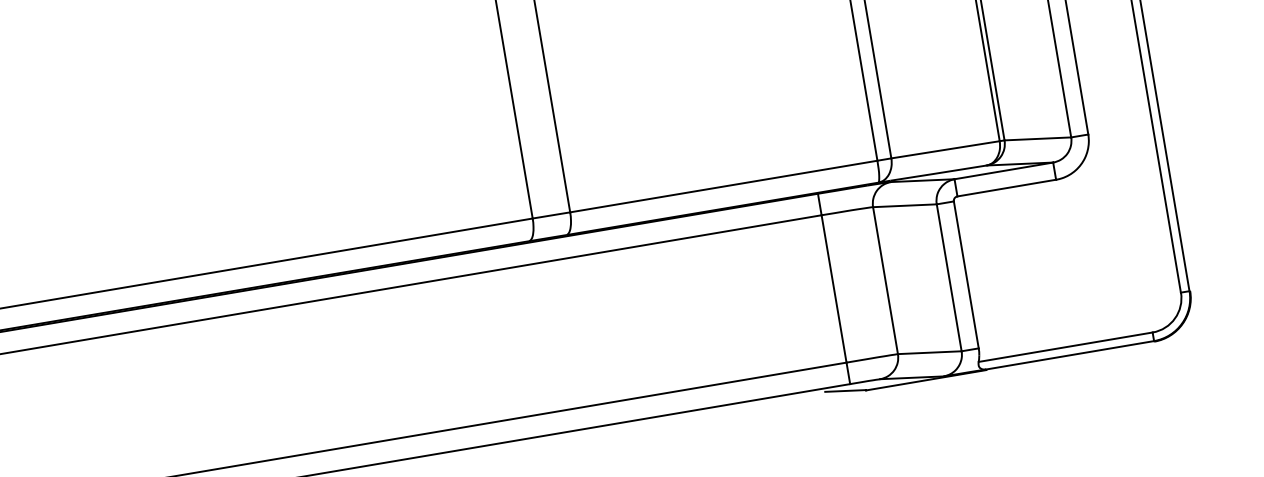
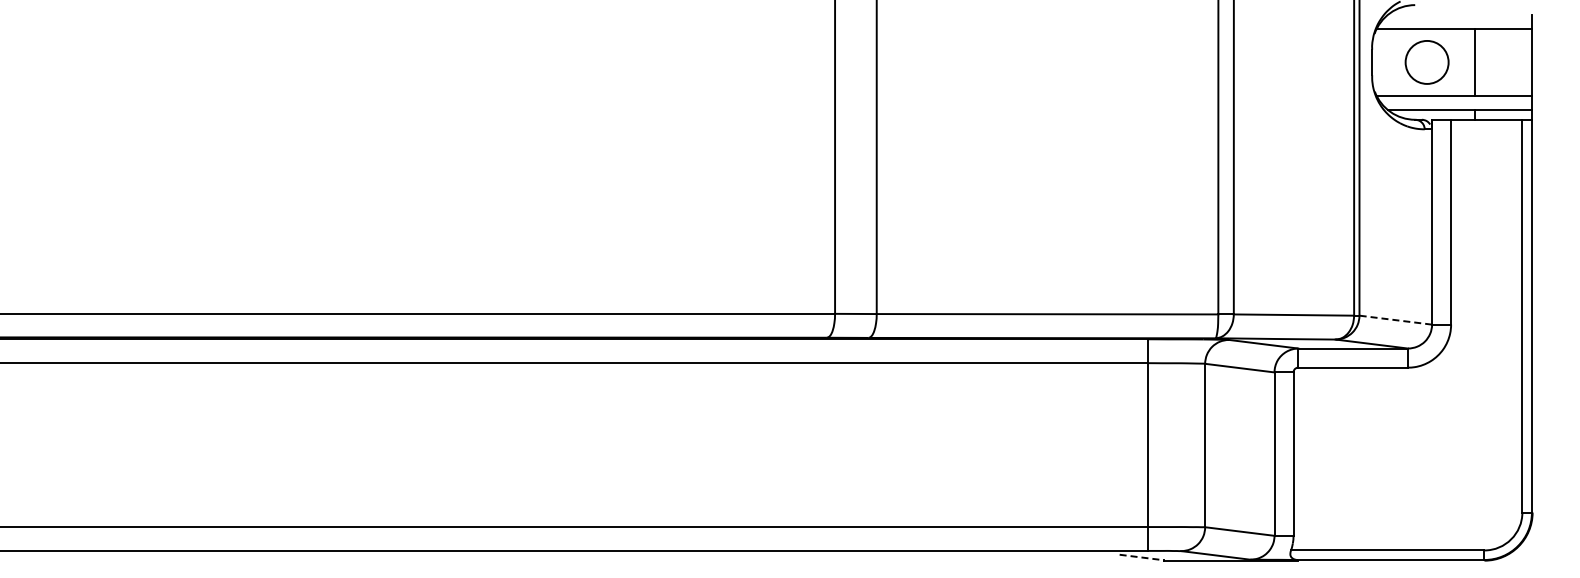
line: (1037, 139) -> (1395, 320), solid -> dashed
line: (846, 390) -> (1142, 557), solid -> dashed

